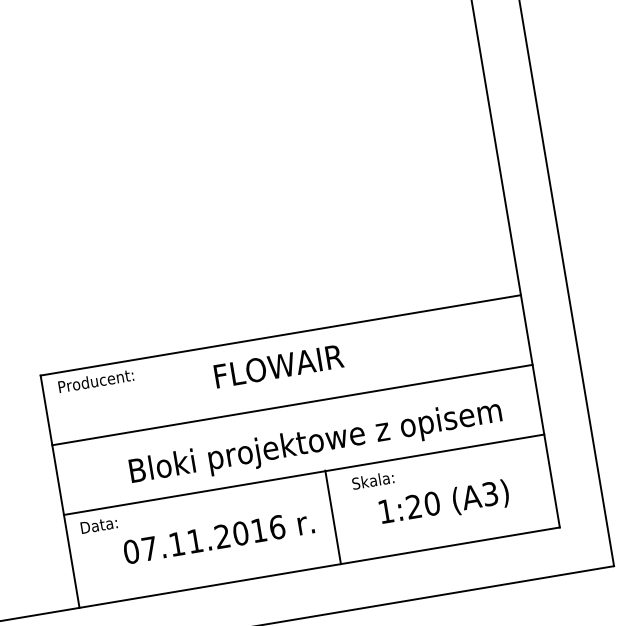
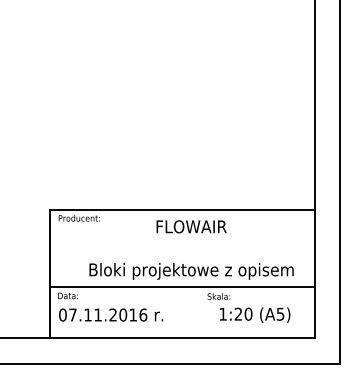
text: (278, 365) -> (191, 226), moved
line: (292, 404) -> (182, 248), removed
text: (490, 492) -> (280, 313), (A3) -> (A5)
line: (333, 516) -> (194, 312), removed
text: (219, 536) -> (111, 314), moved

